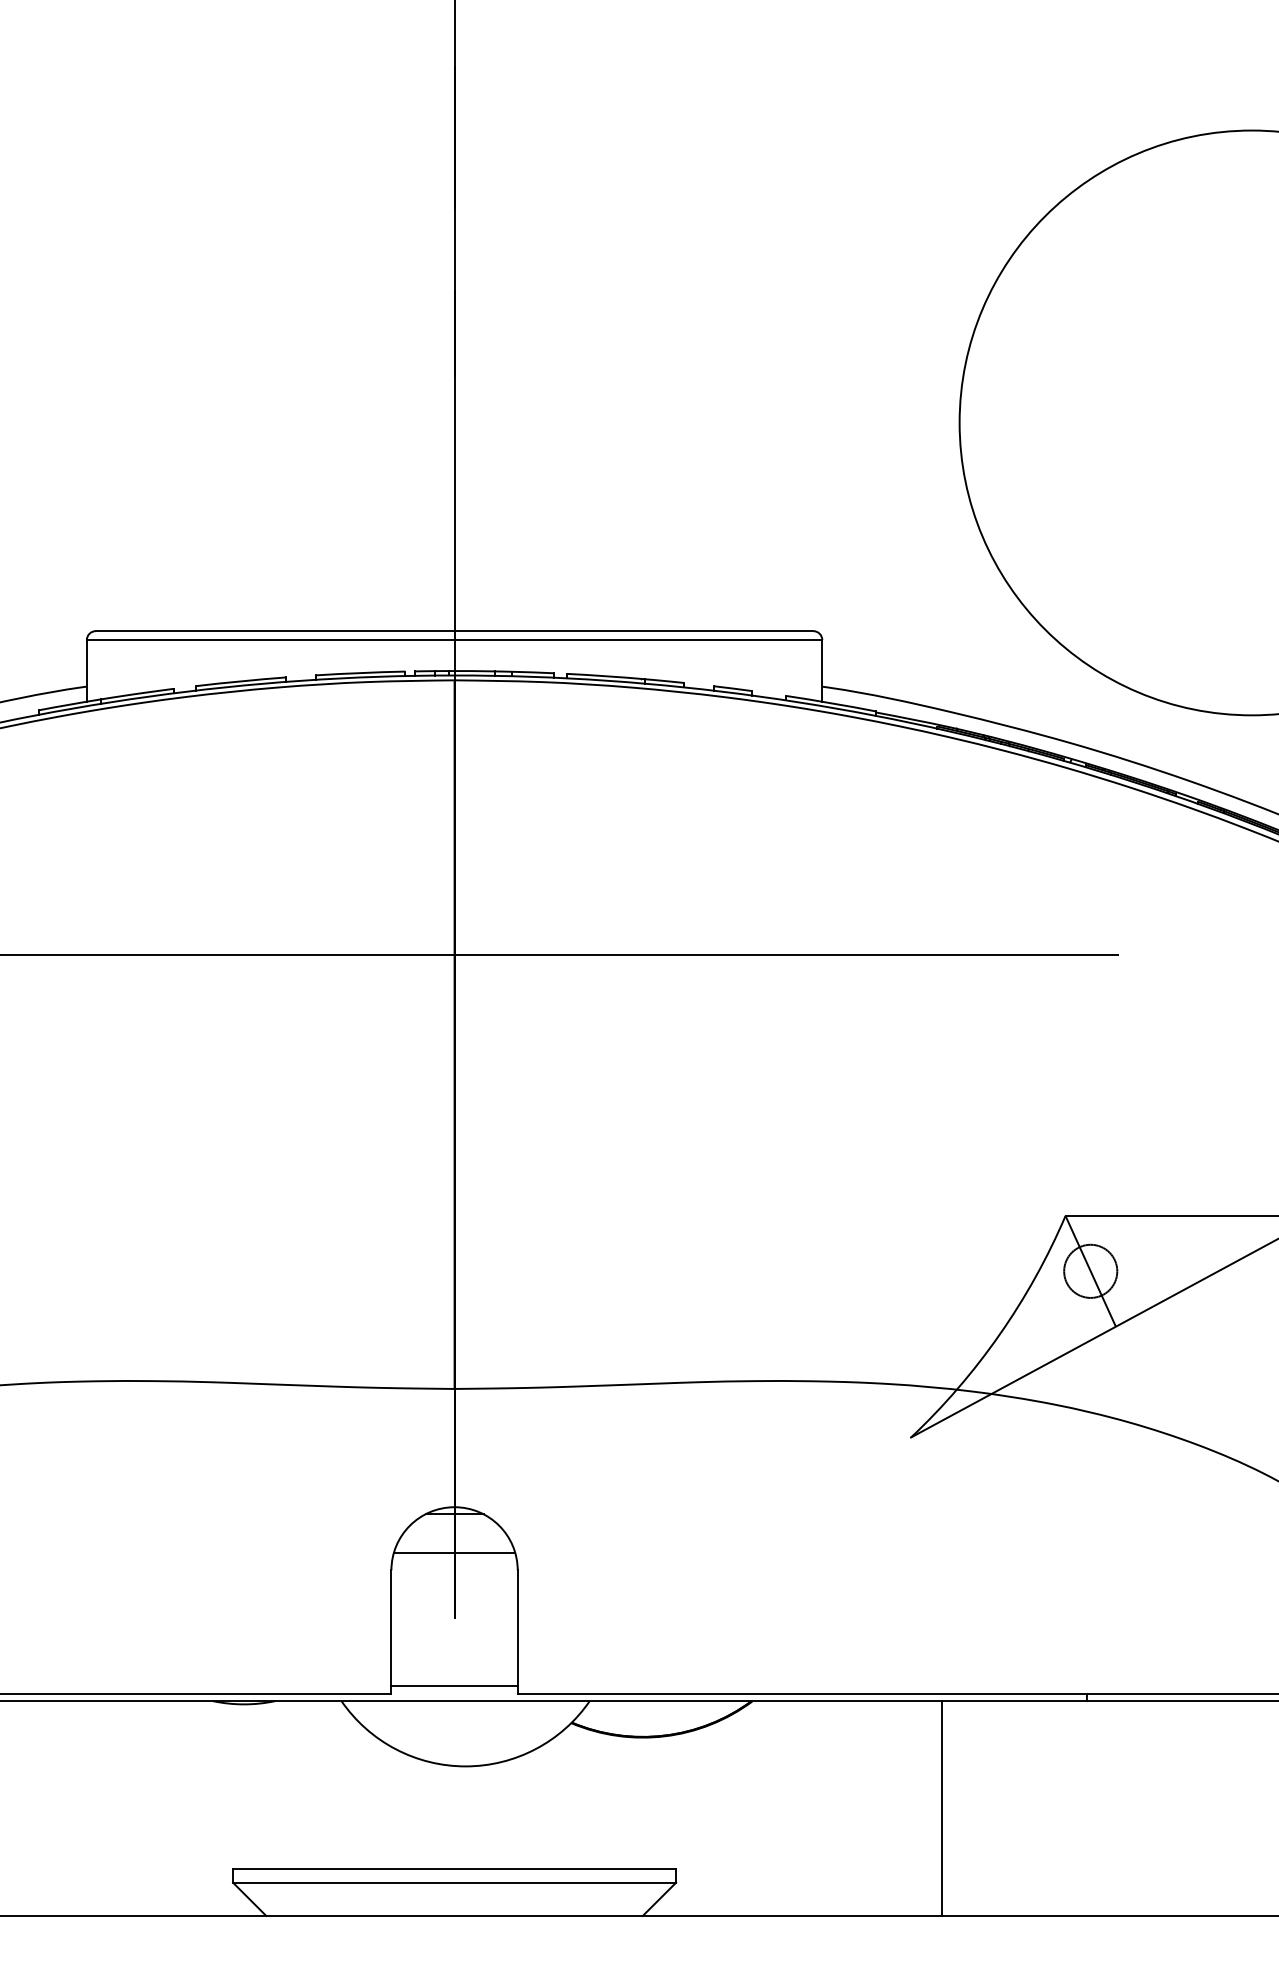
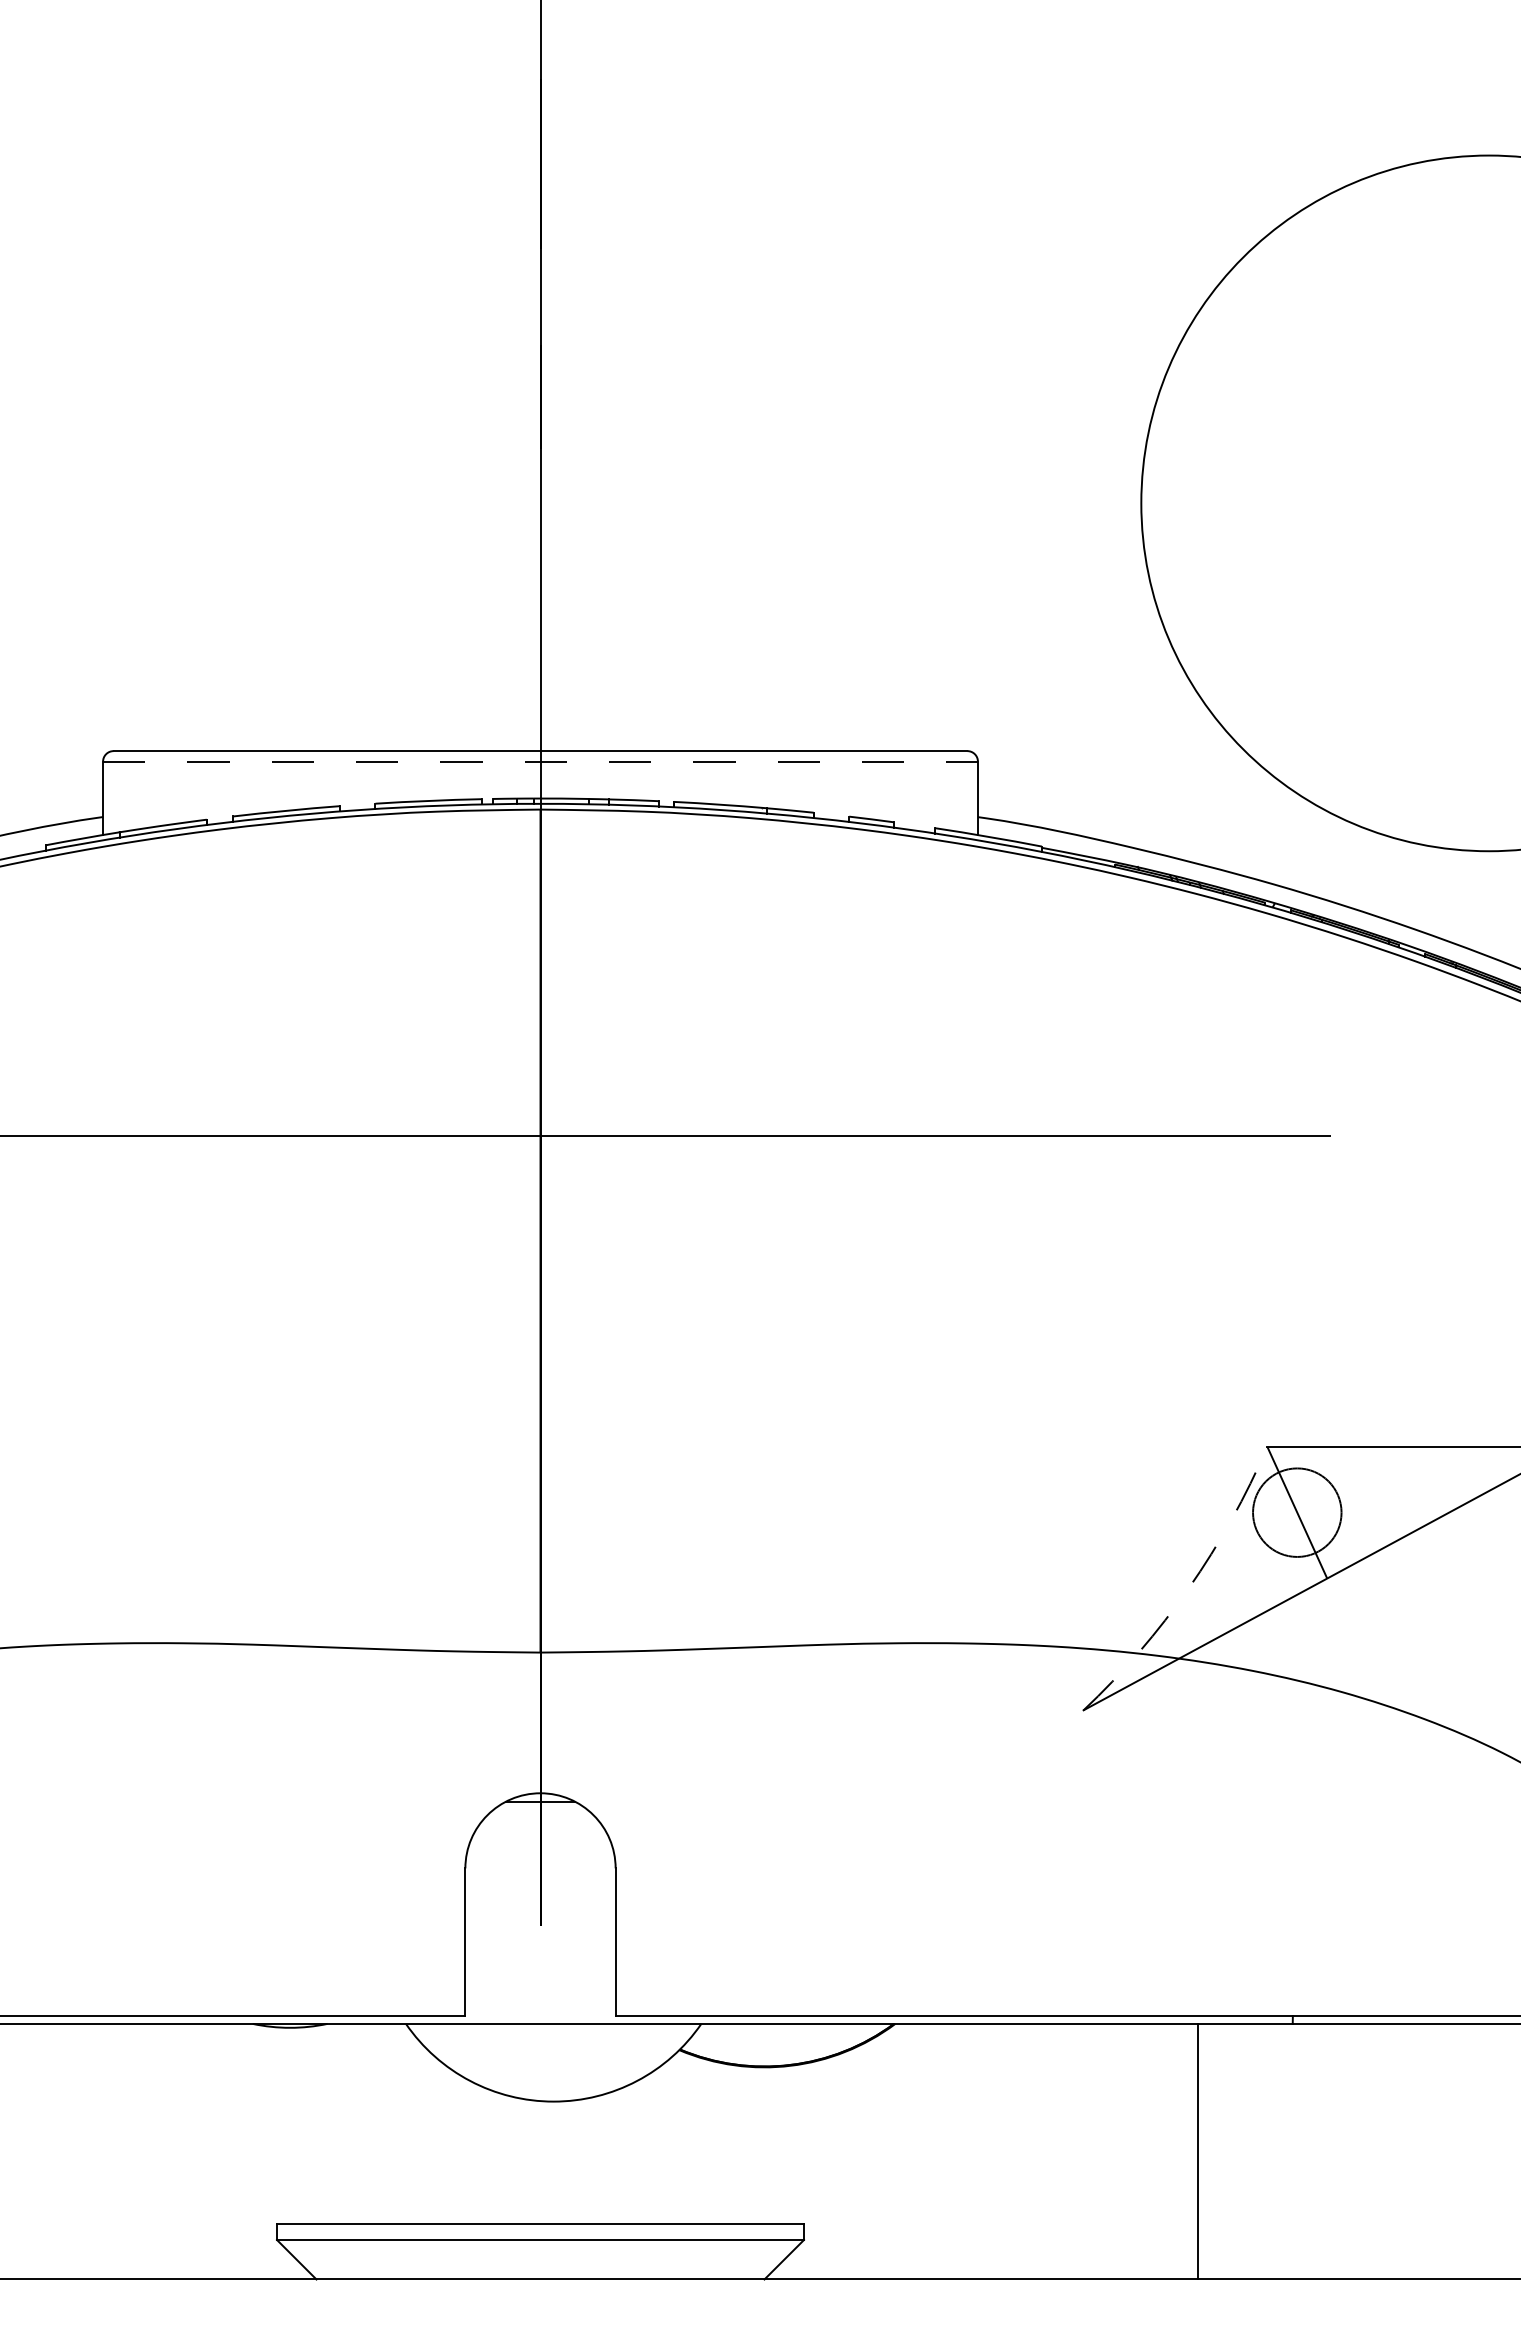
line: (455, 639) -> (541, 761), solid -> dashed
circle: (1090, 1271) -> (1296, 1512), size x1.4
arc: (1000, 1334) -> (1189, 1587), solid -> dashed
line: (454, 1552) -> (540, 1847), removed
line: (454, 1685) -> (540, 2005), removed
line: (942, 1808) -> (1198, 2151), moved

